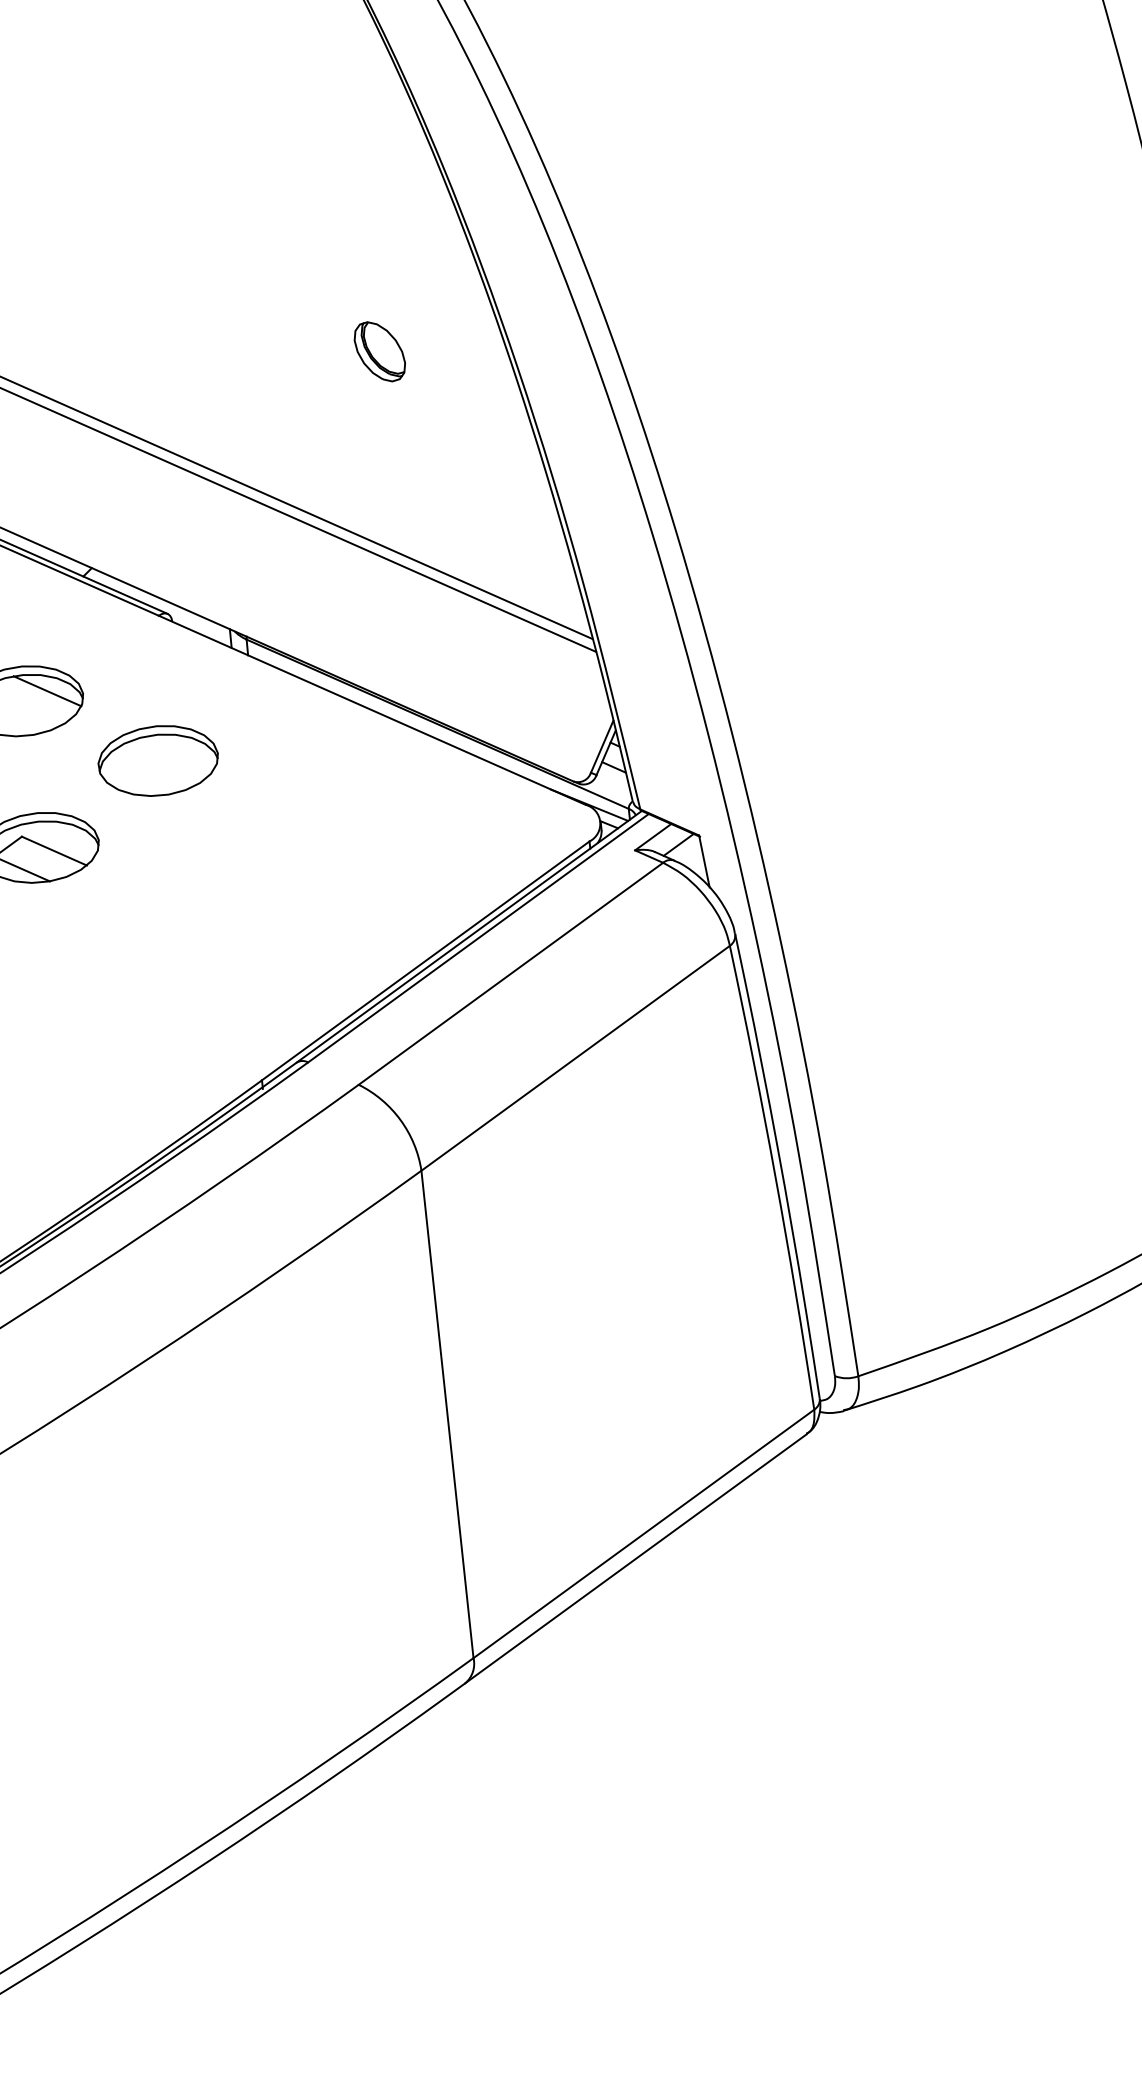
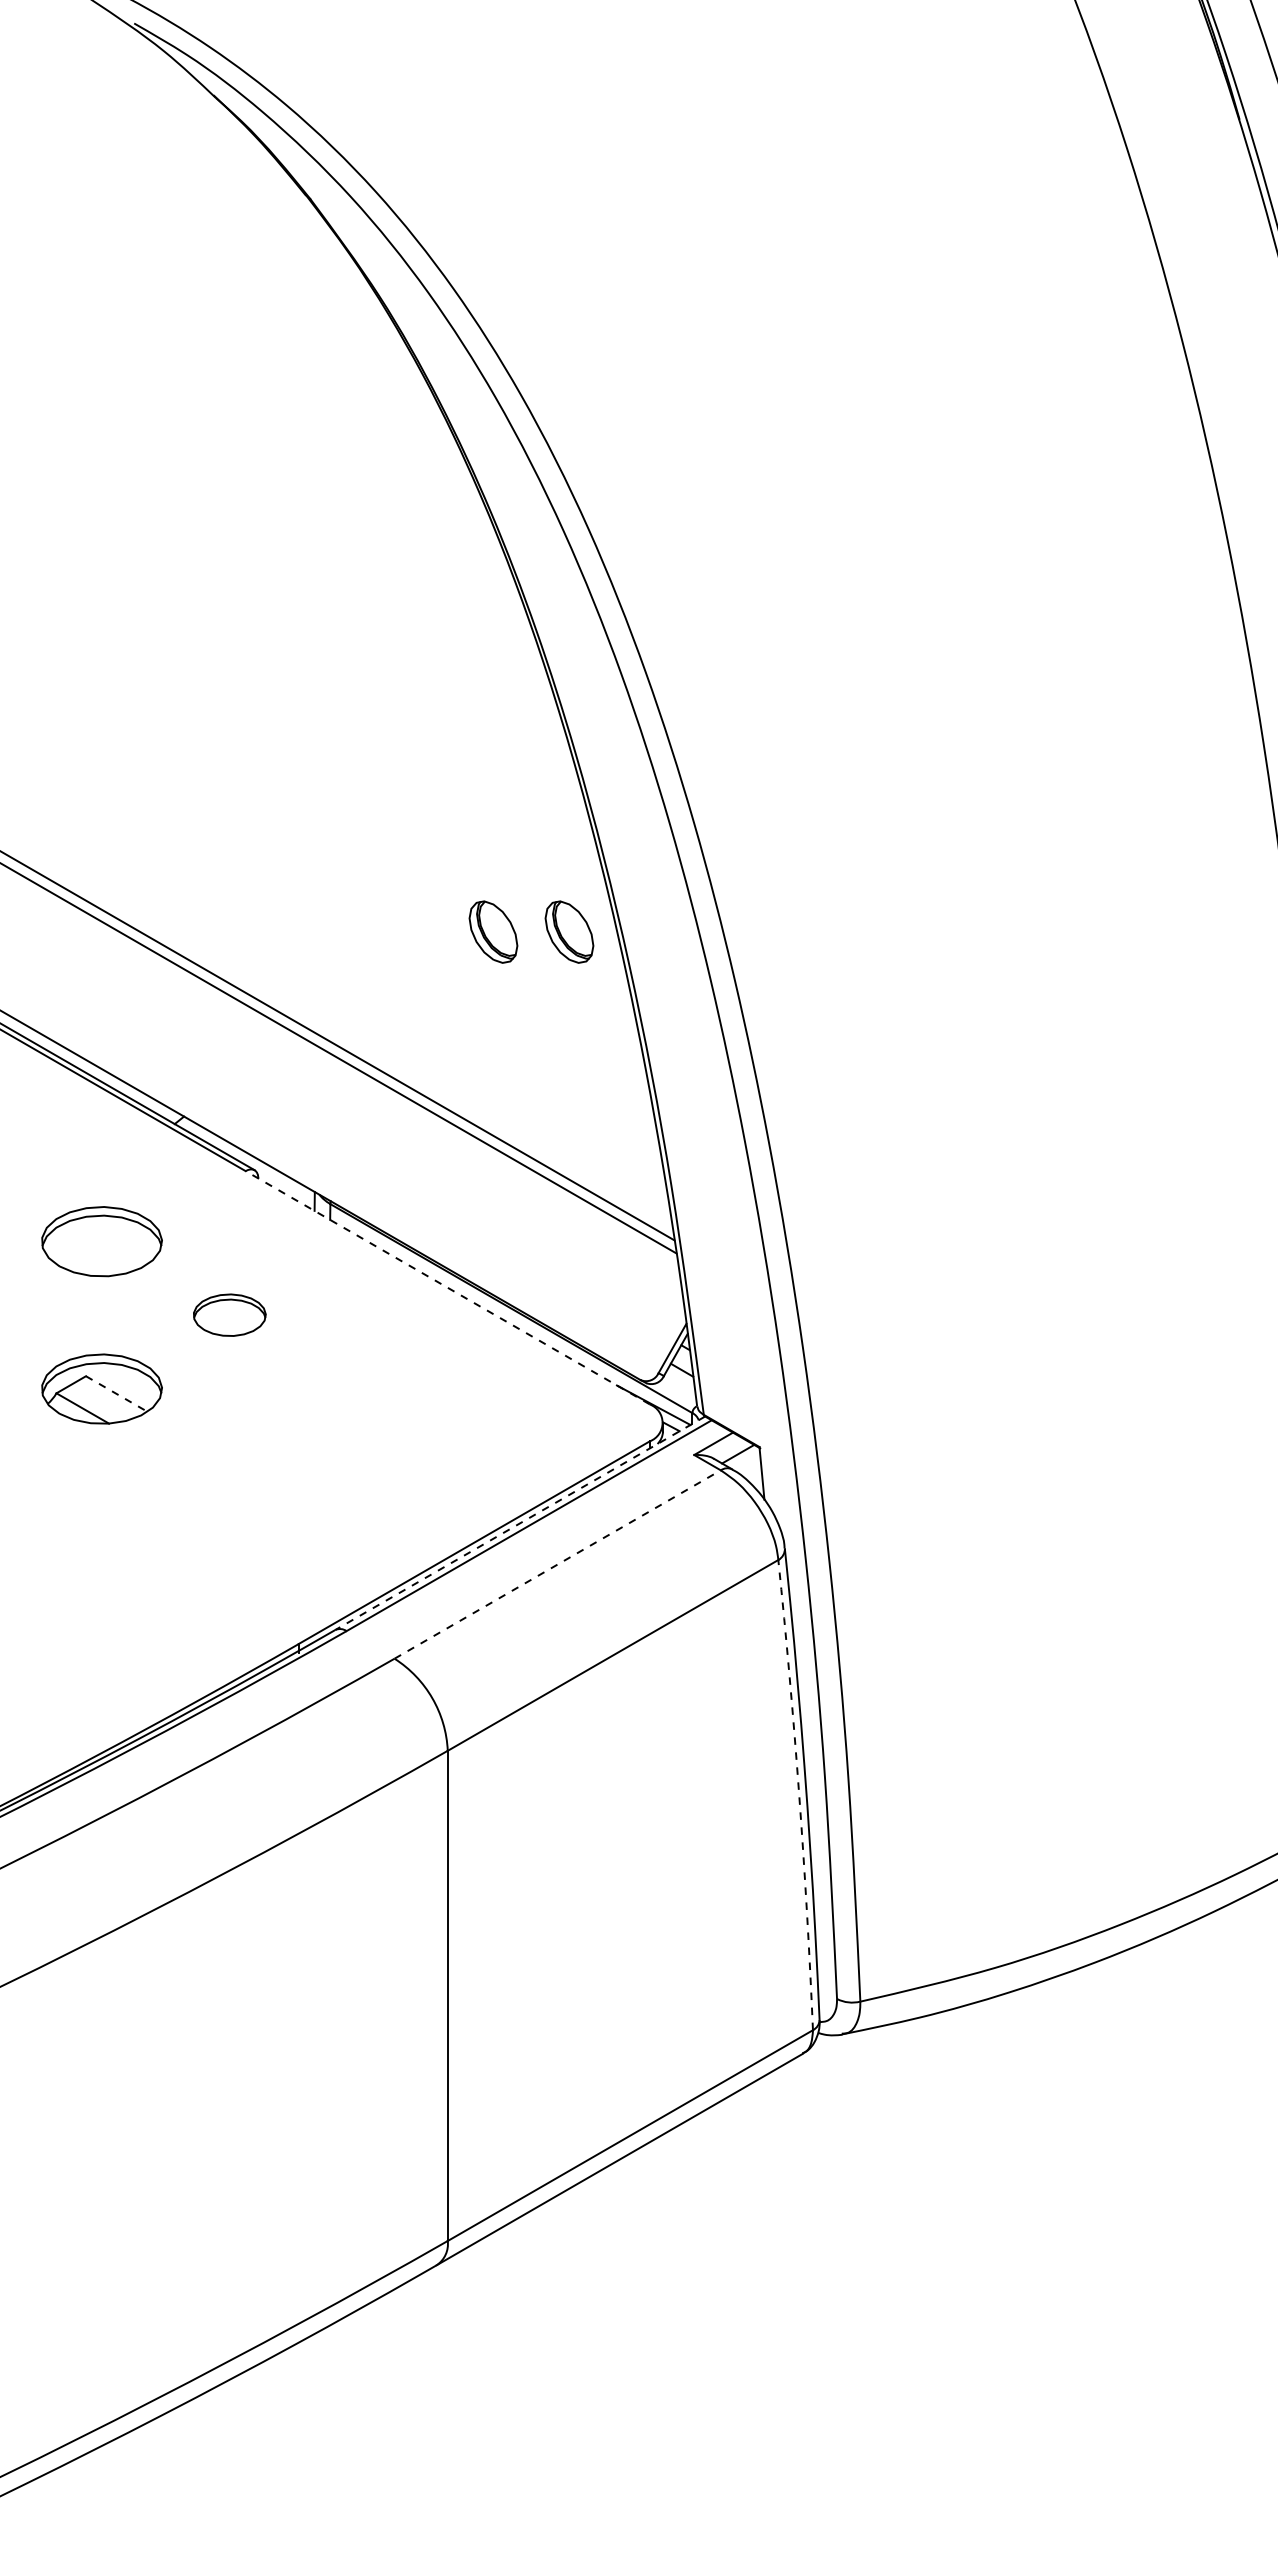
part: (455, 343) -> (569, 931), added
line: (47, 690) -> (126, 1233), removed
line: (371, 710) -> (447, 1287), solid -> dashed
part: (158, 760) -> (229, 1314), size x0.6
line: (54, 851) -> (116, 1394), solid -> dashed
line: (468, 937) -> (519, 1523), solid -> dashed
line: (511, 973) -> (558, 1564), solid -> dashed
arc: (775, 1176) -> (799, 1794), solid -> dashed

